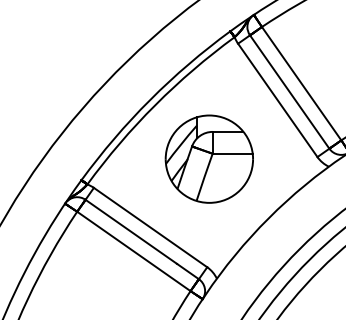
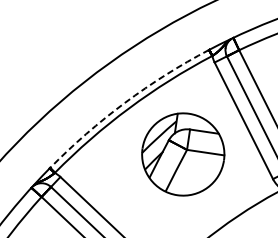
arc: (150, 99) -> (125, 102), solid -> dashed
part: (208, 158) -> (182, 153), moved

